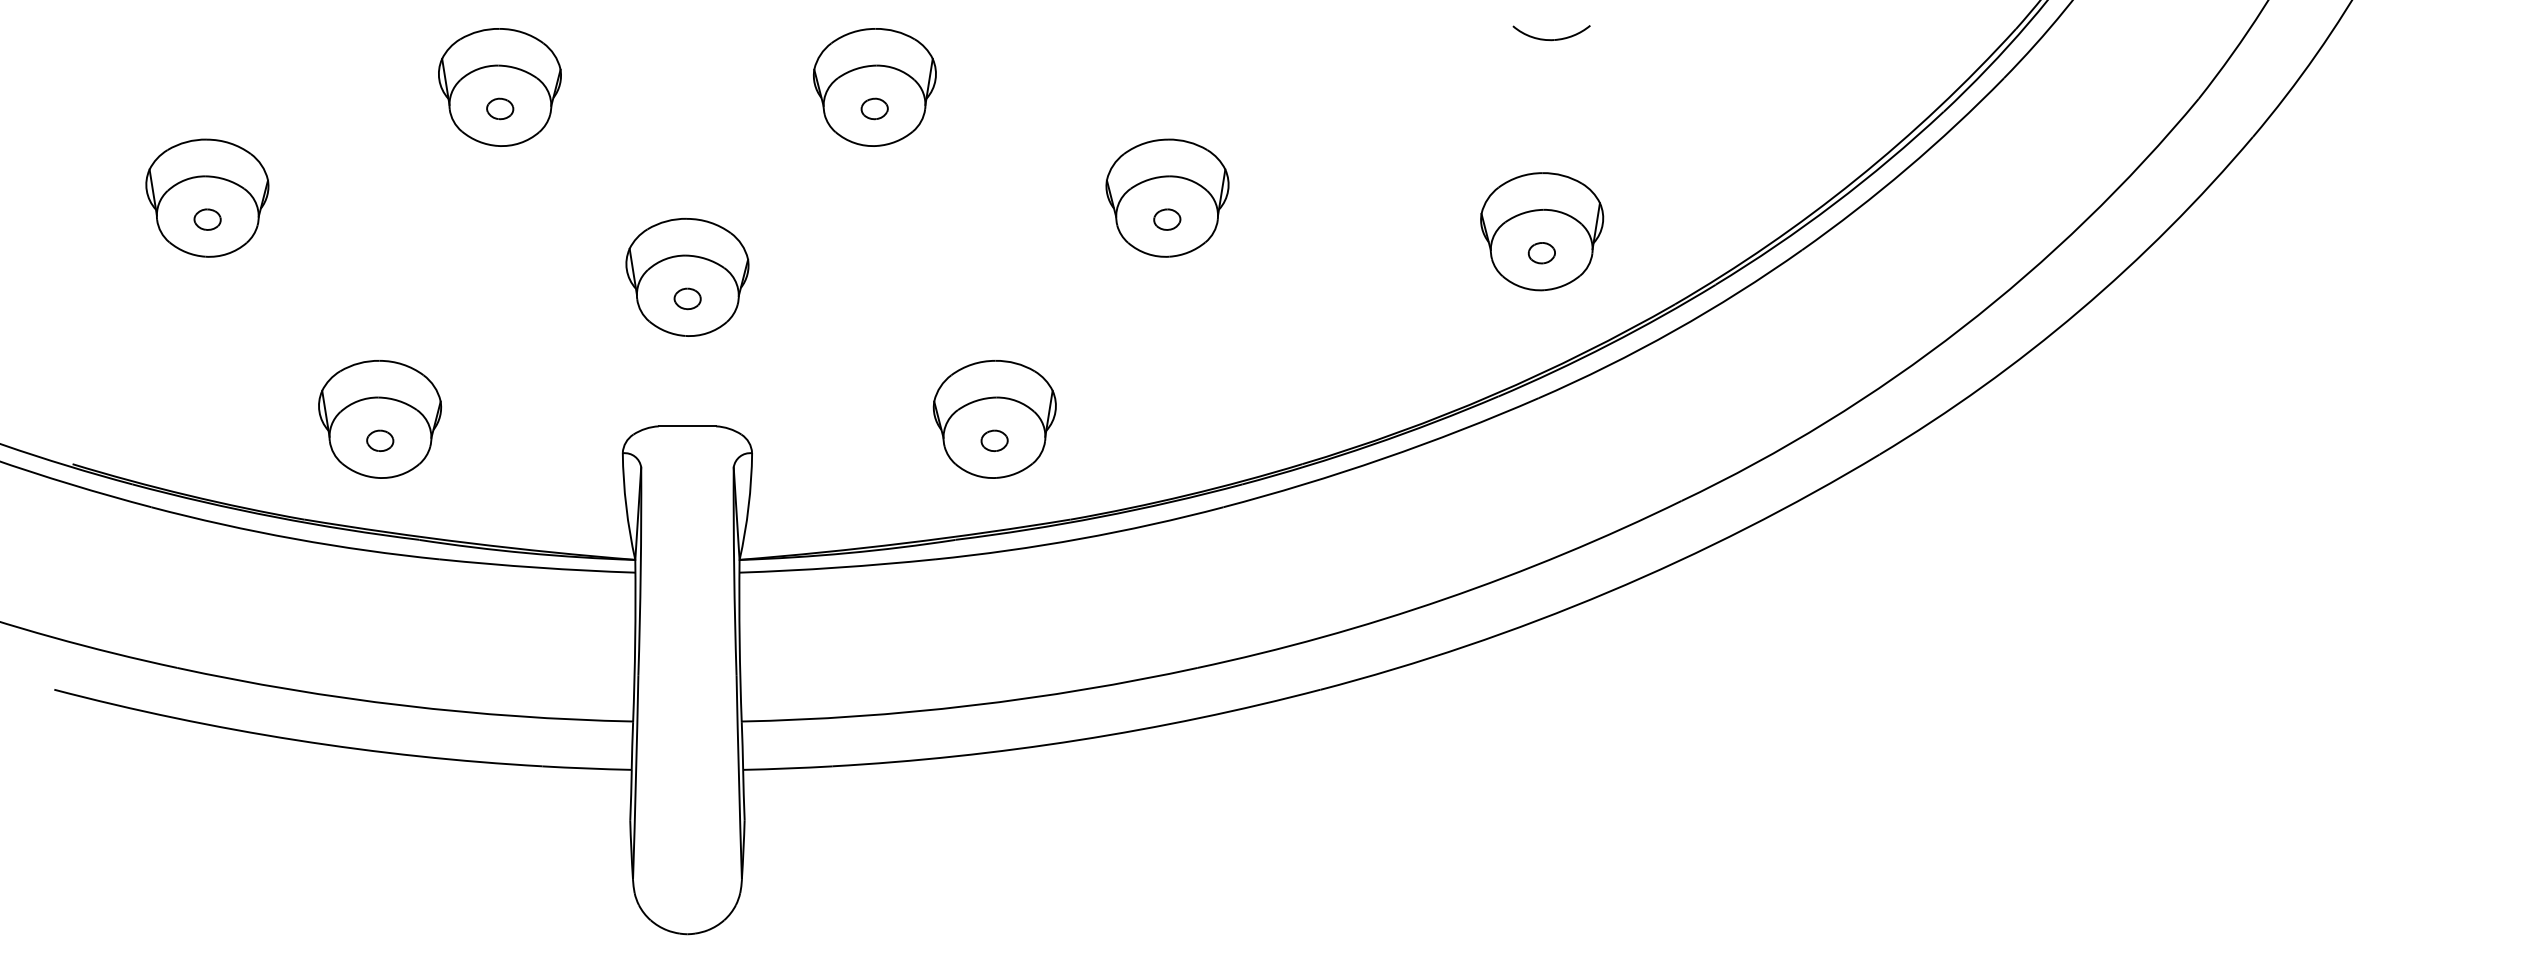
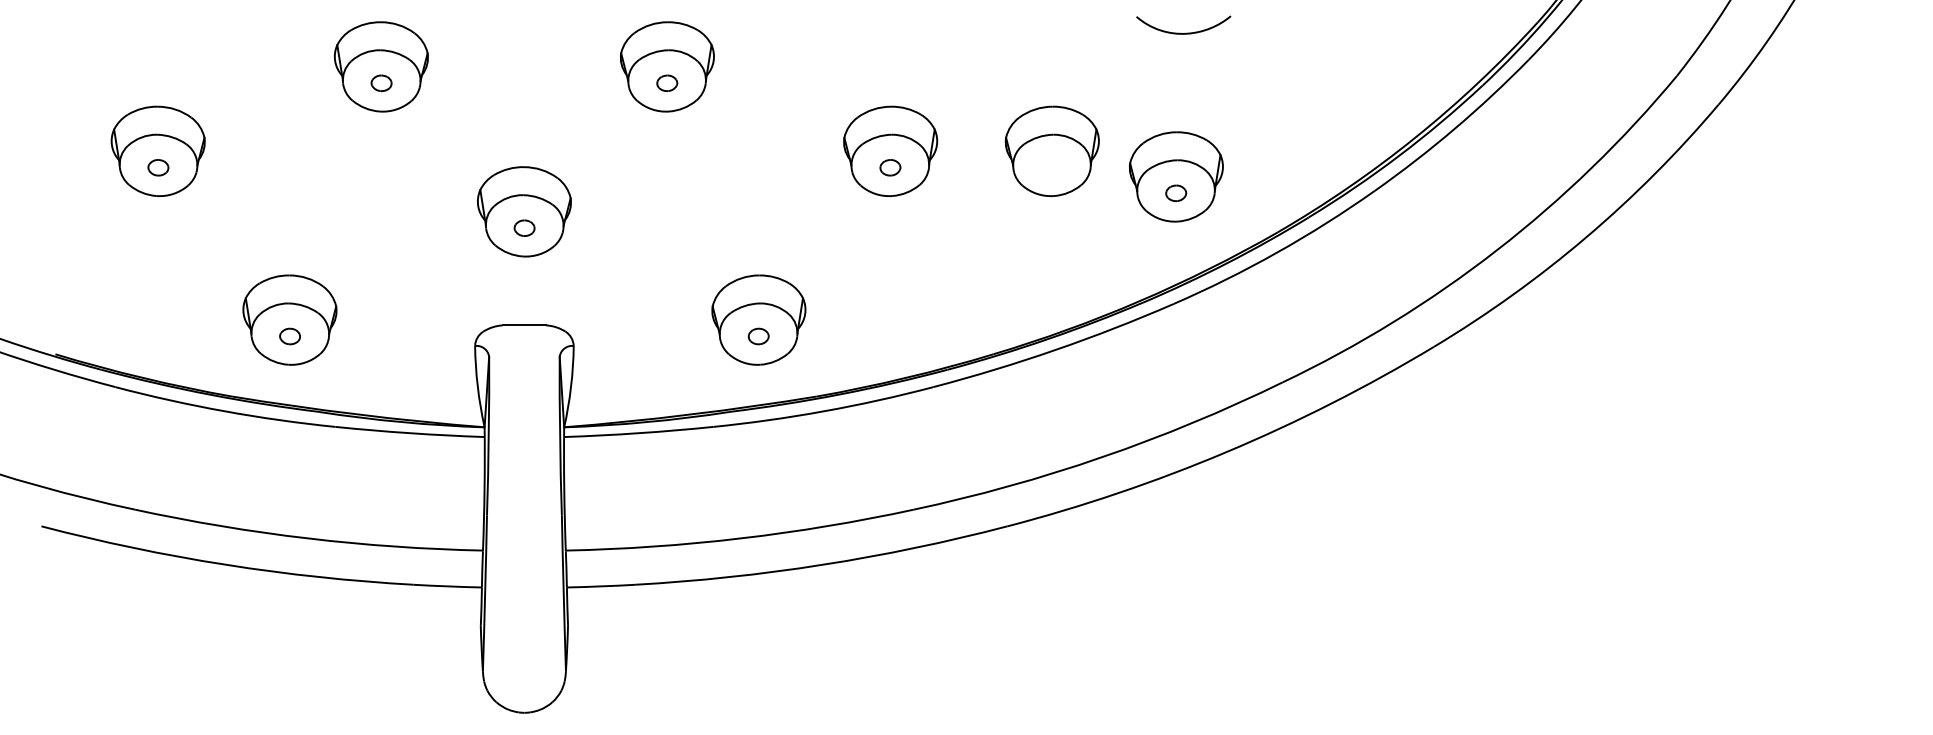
part: (1551, 33) -> (1183, 25), size x1.6
part: (1379, 197) -> (1052, 150), added

